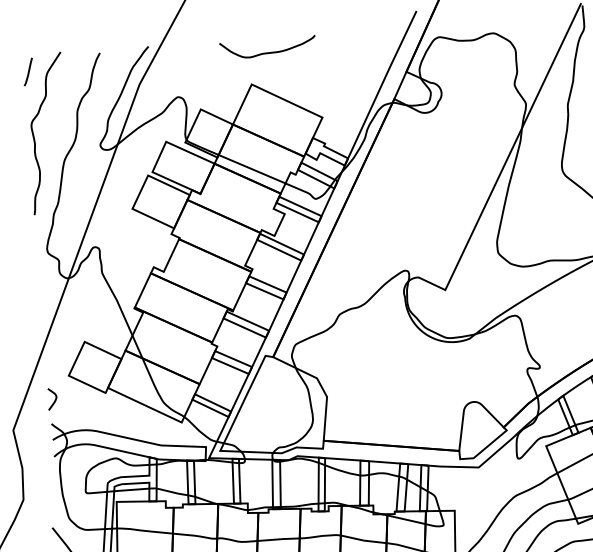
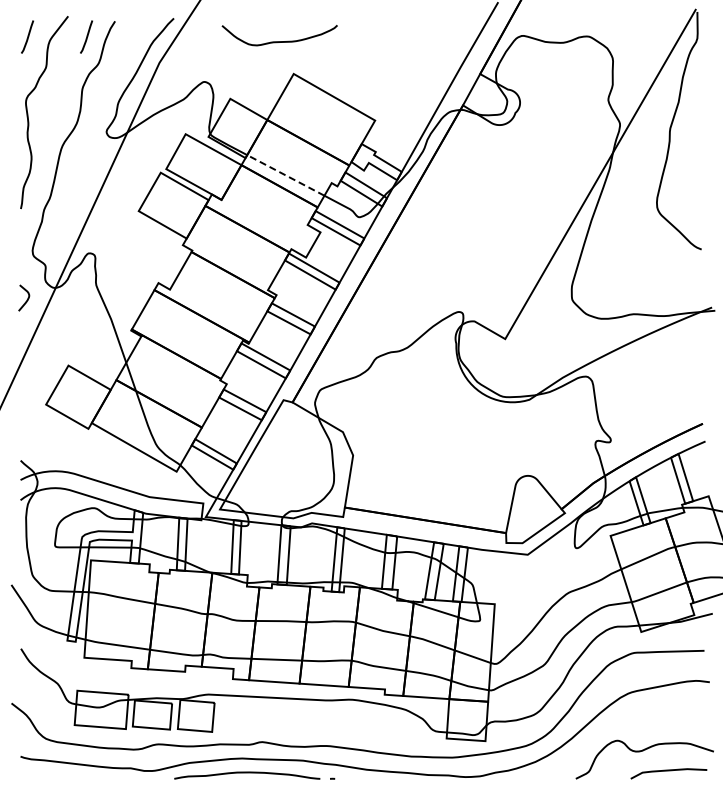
curve: (268, 52) -> (279, 41), moved
line: (77, 67) -> (86, 36), added
line: (251, 169) -> (285, 175), solid -> dashed
curve: (55, 398) -> (27, 297), moved

